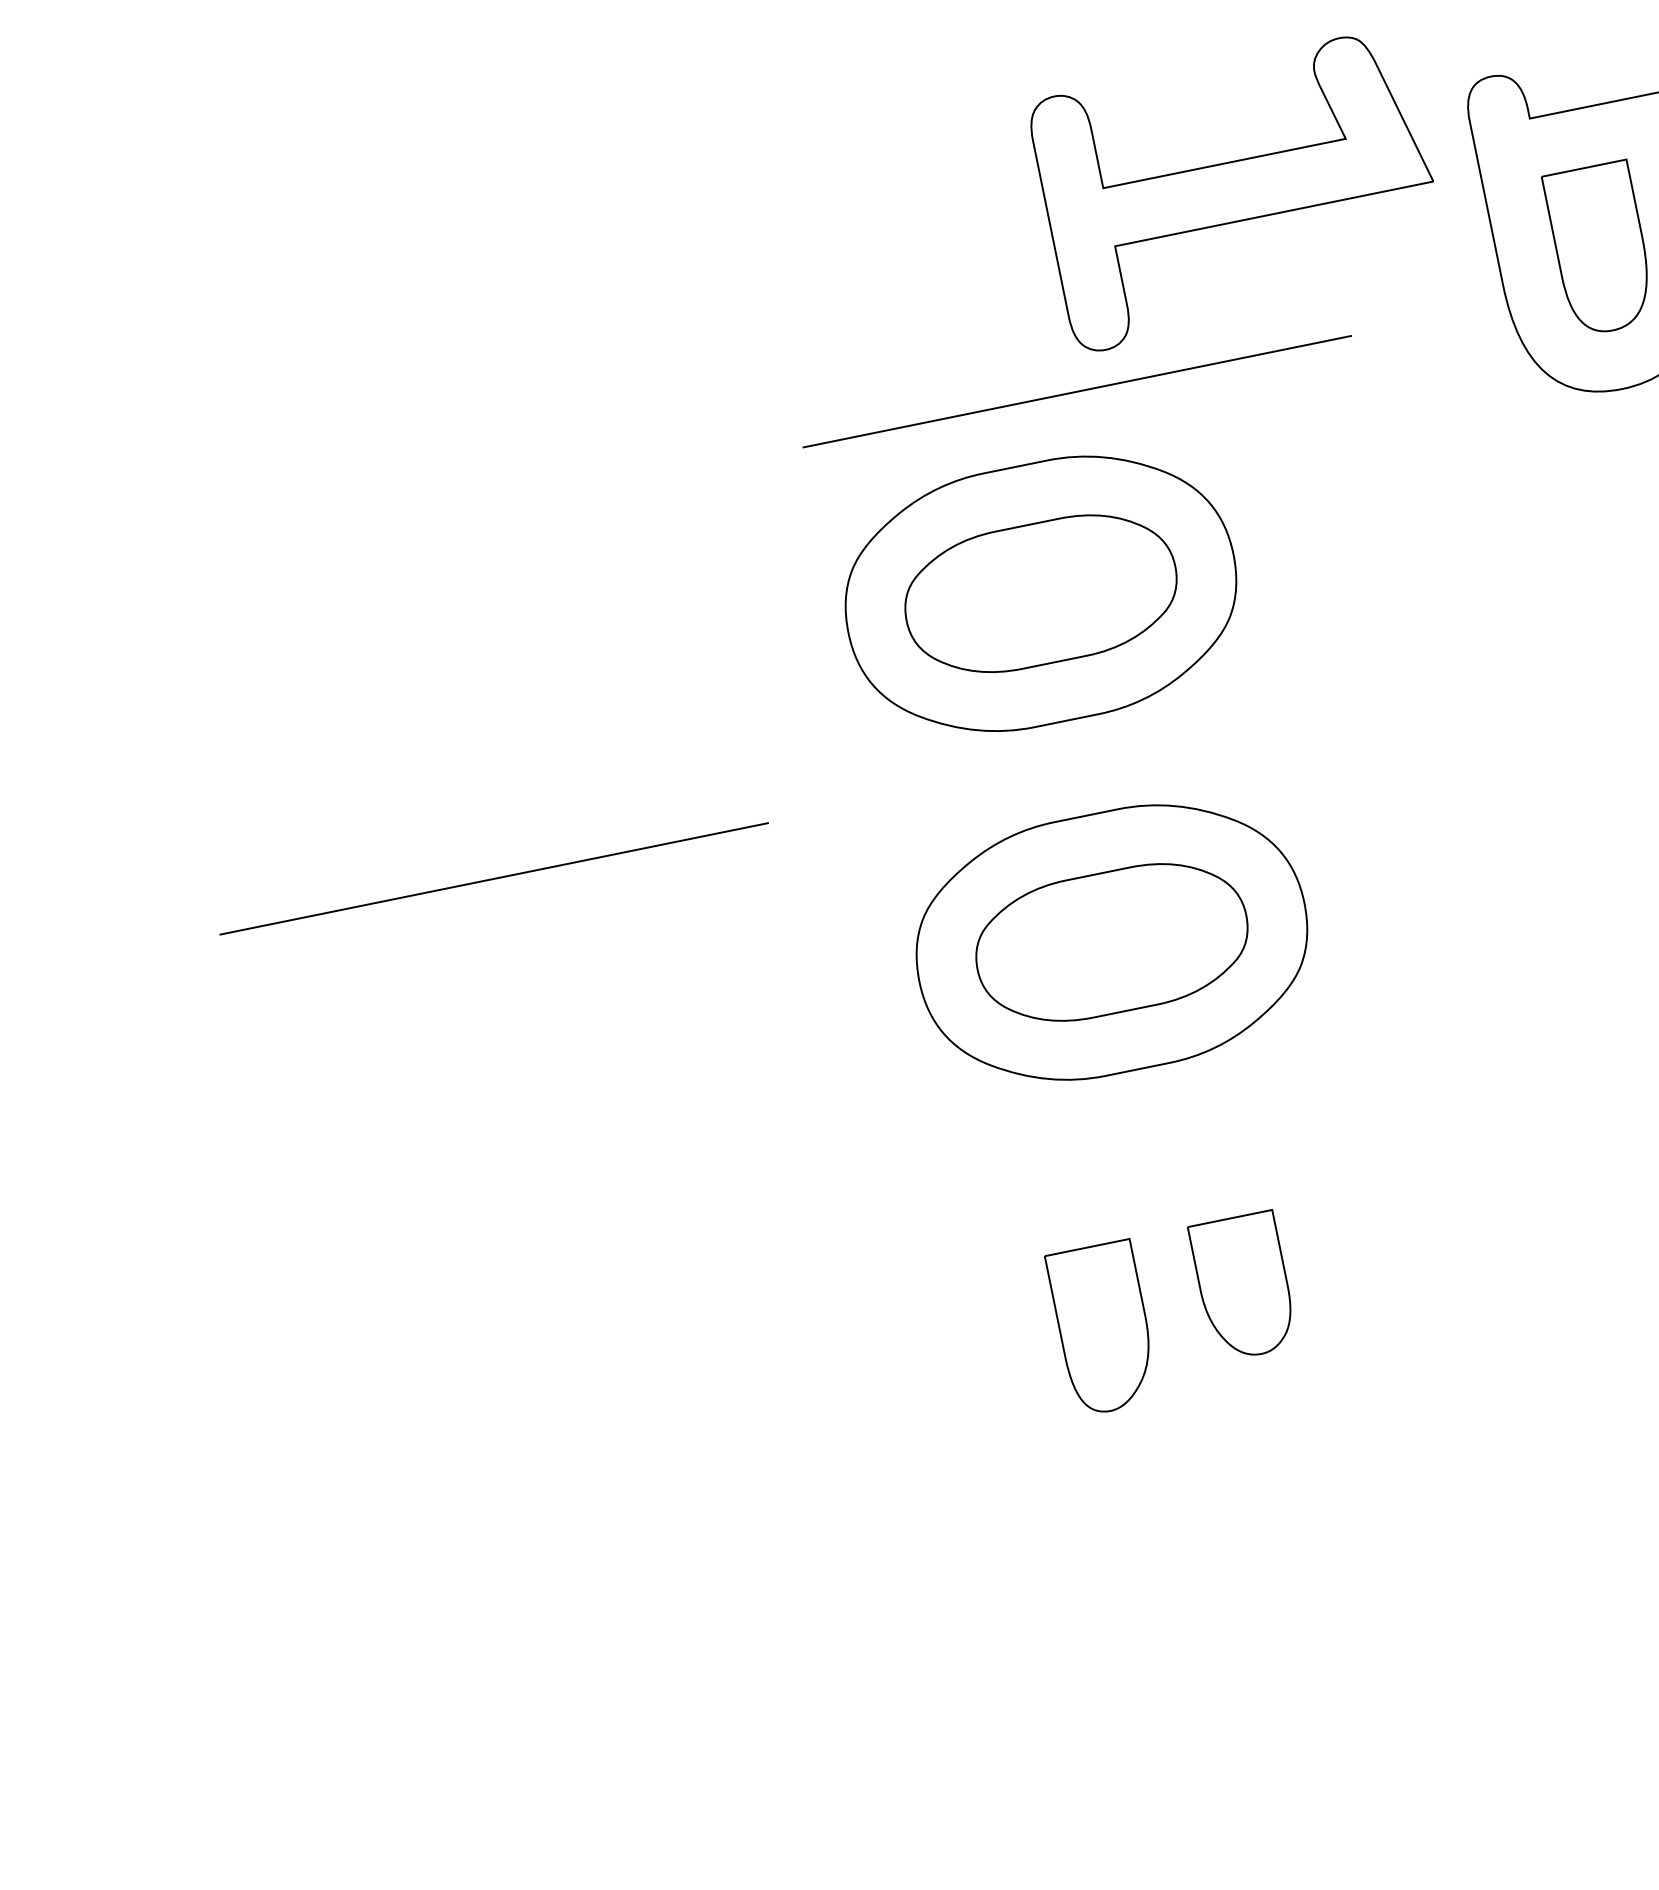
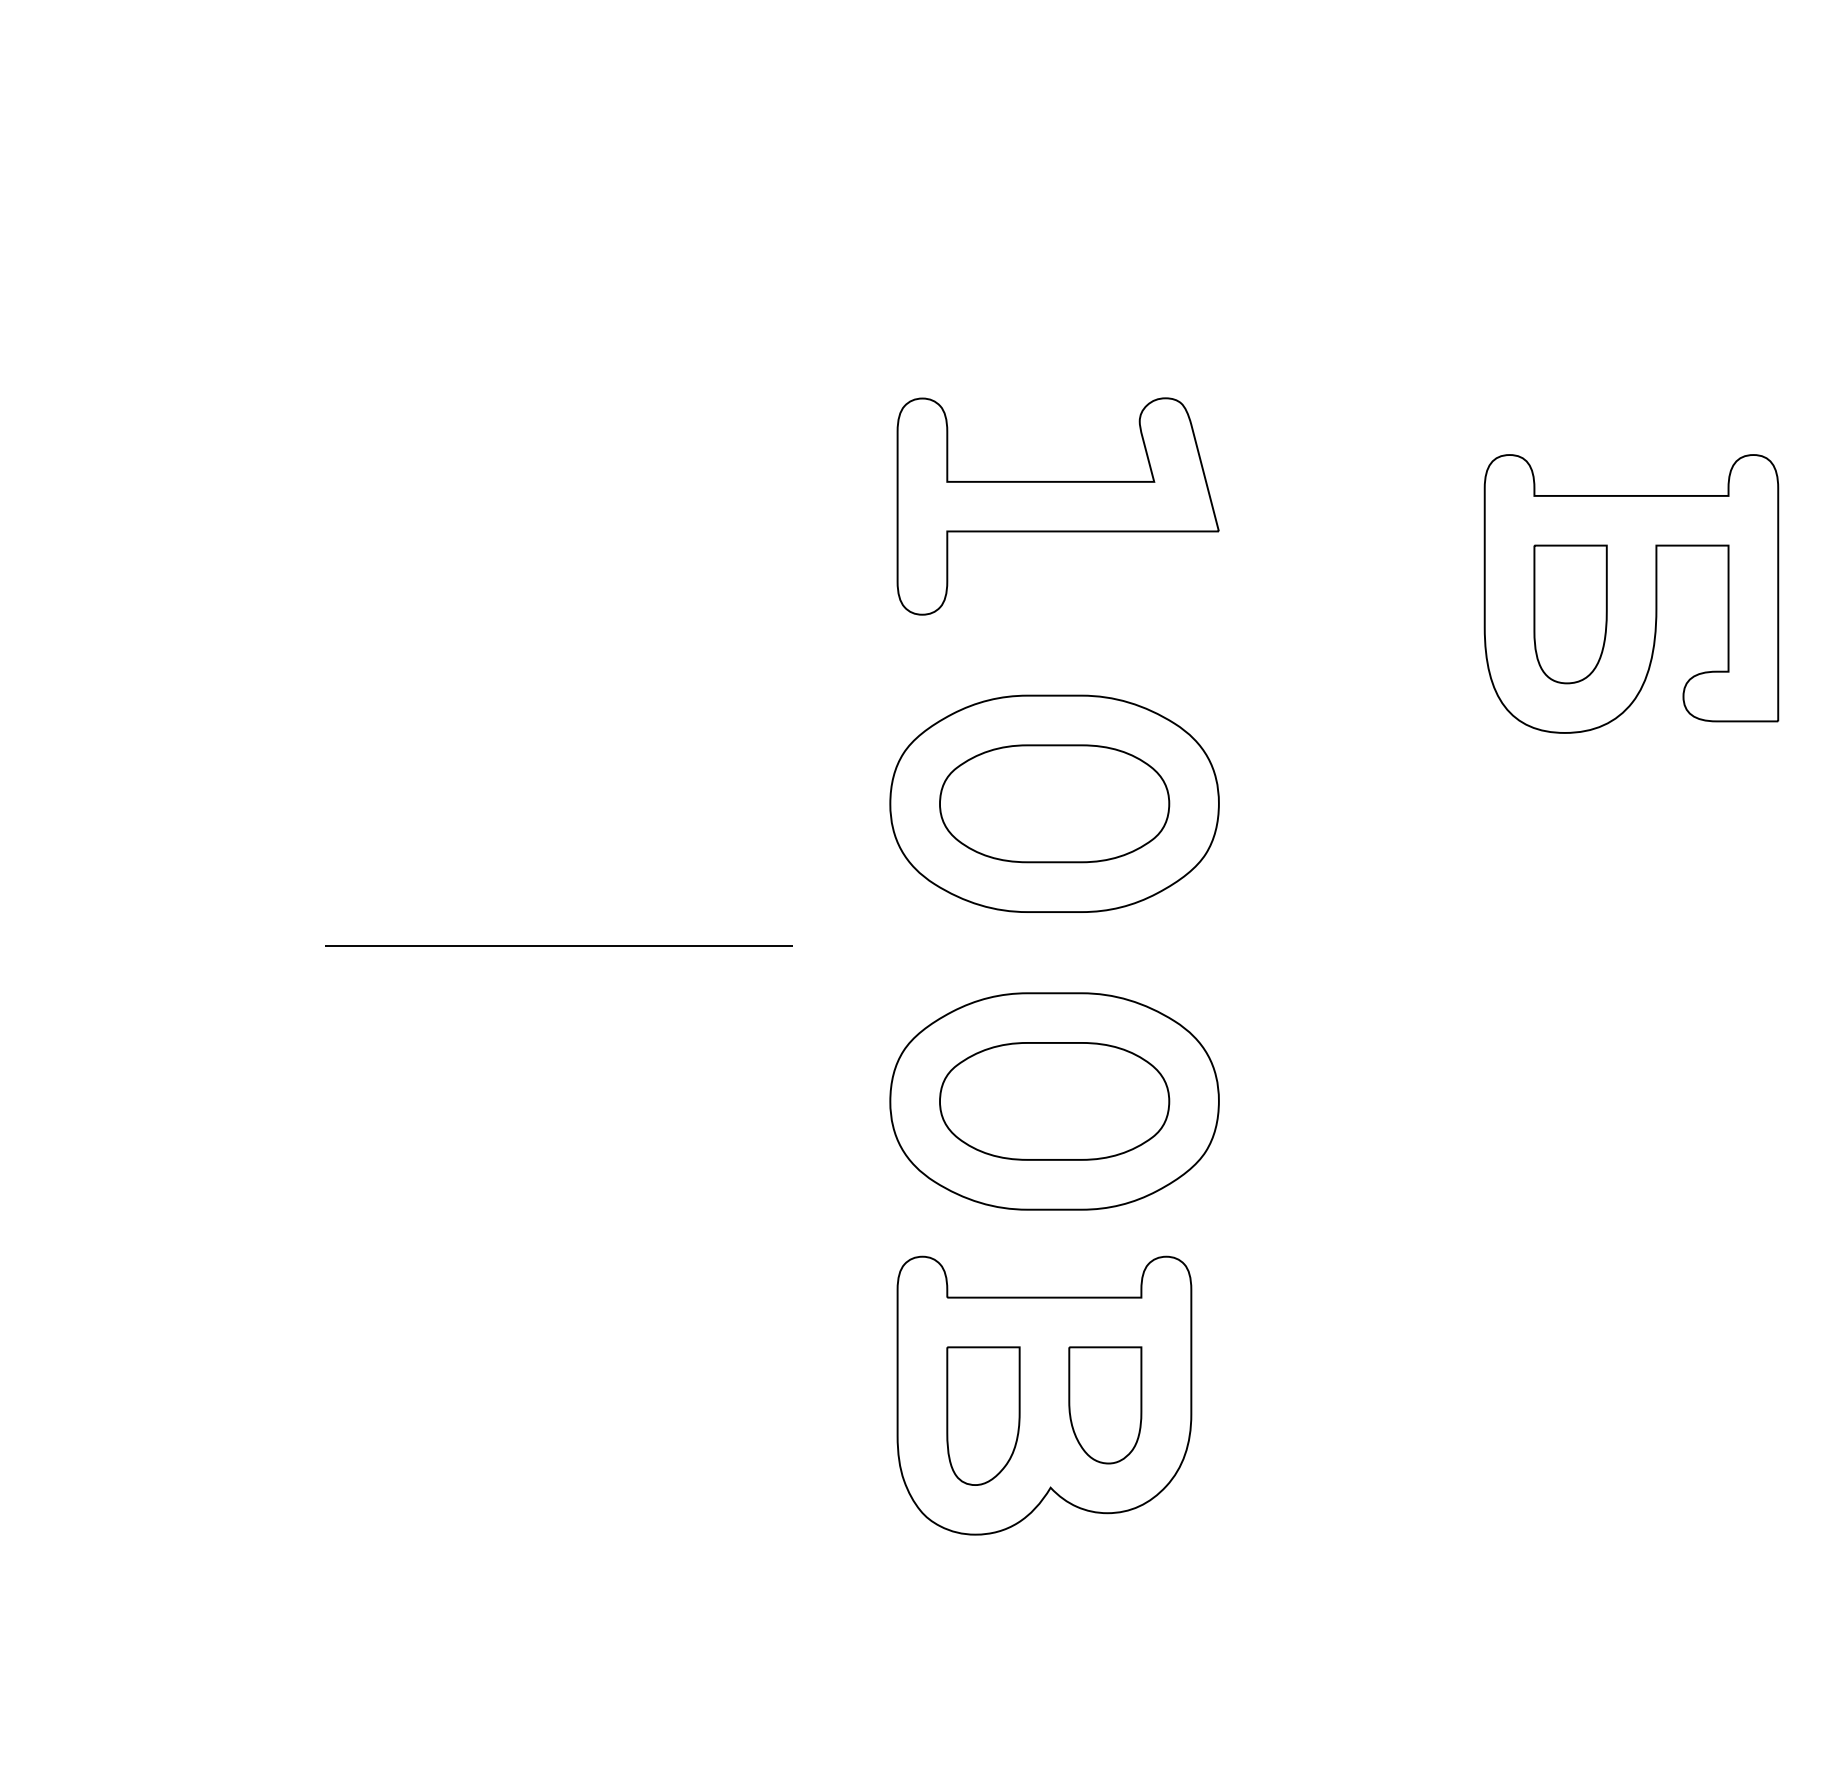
part: (1238, 190) -> (1057, 506), moved
line: (1076, 390) -> (1117, 643), removed
part: (1170, 1289) -> (1044, 1395), added

